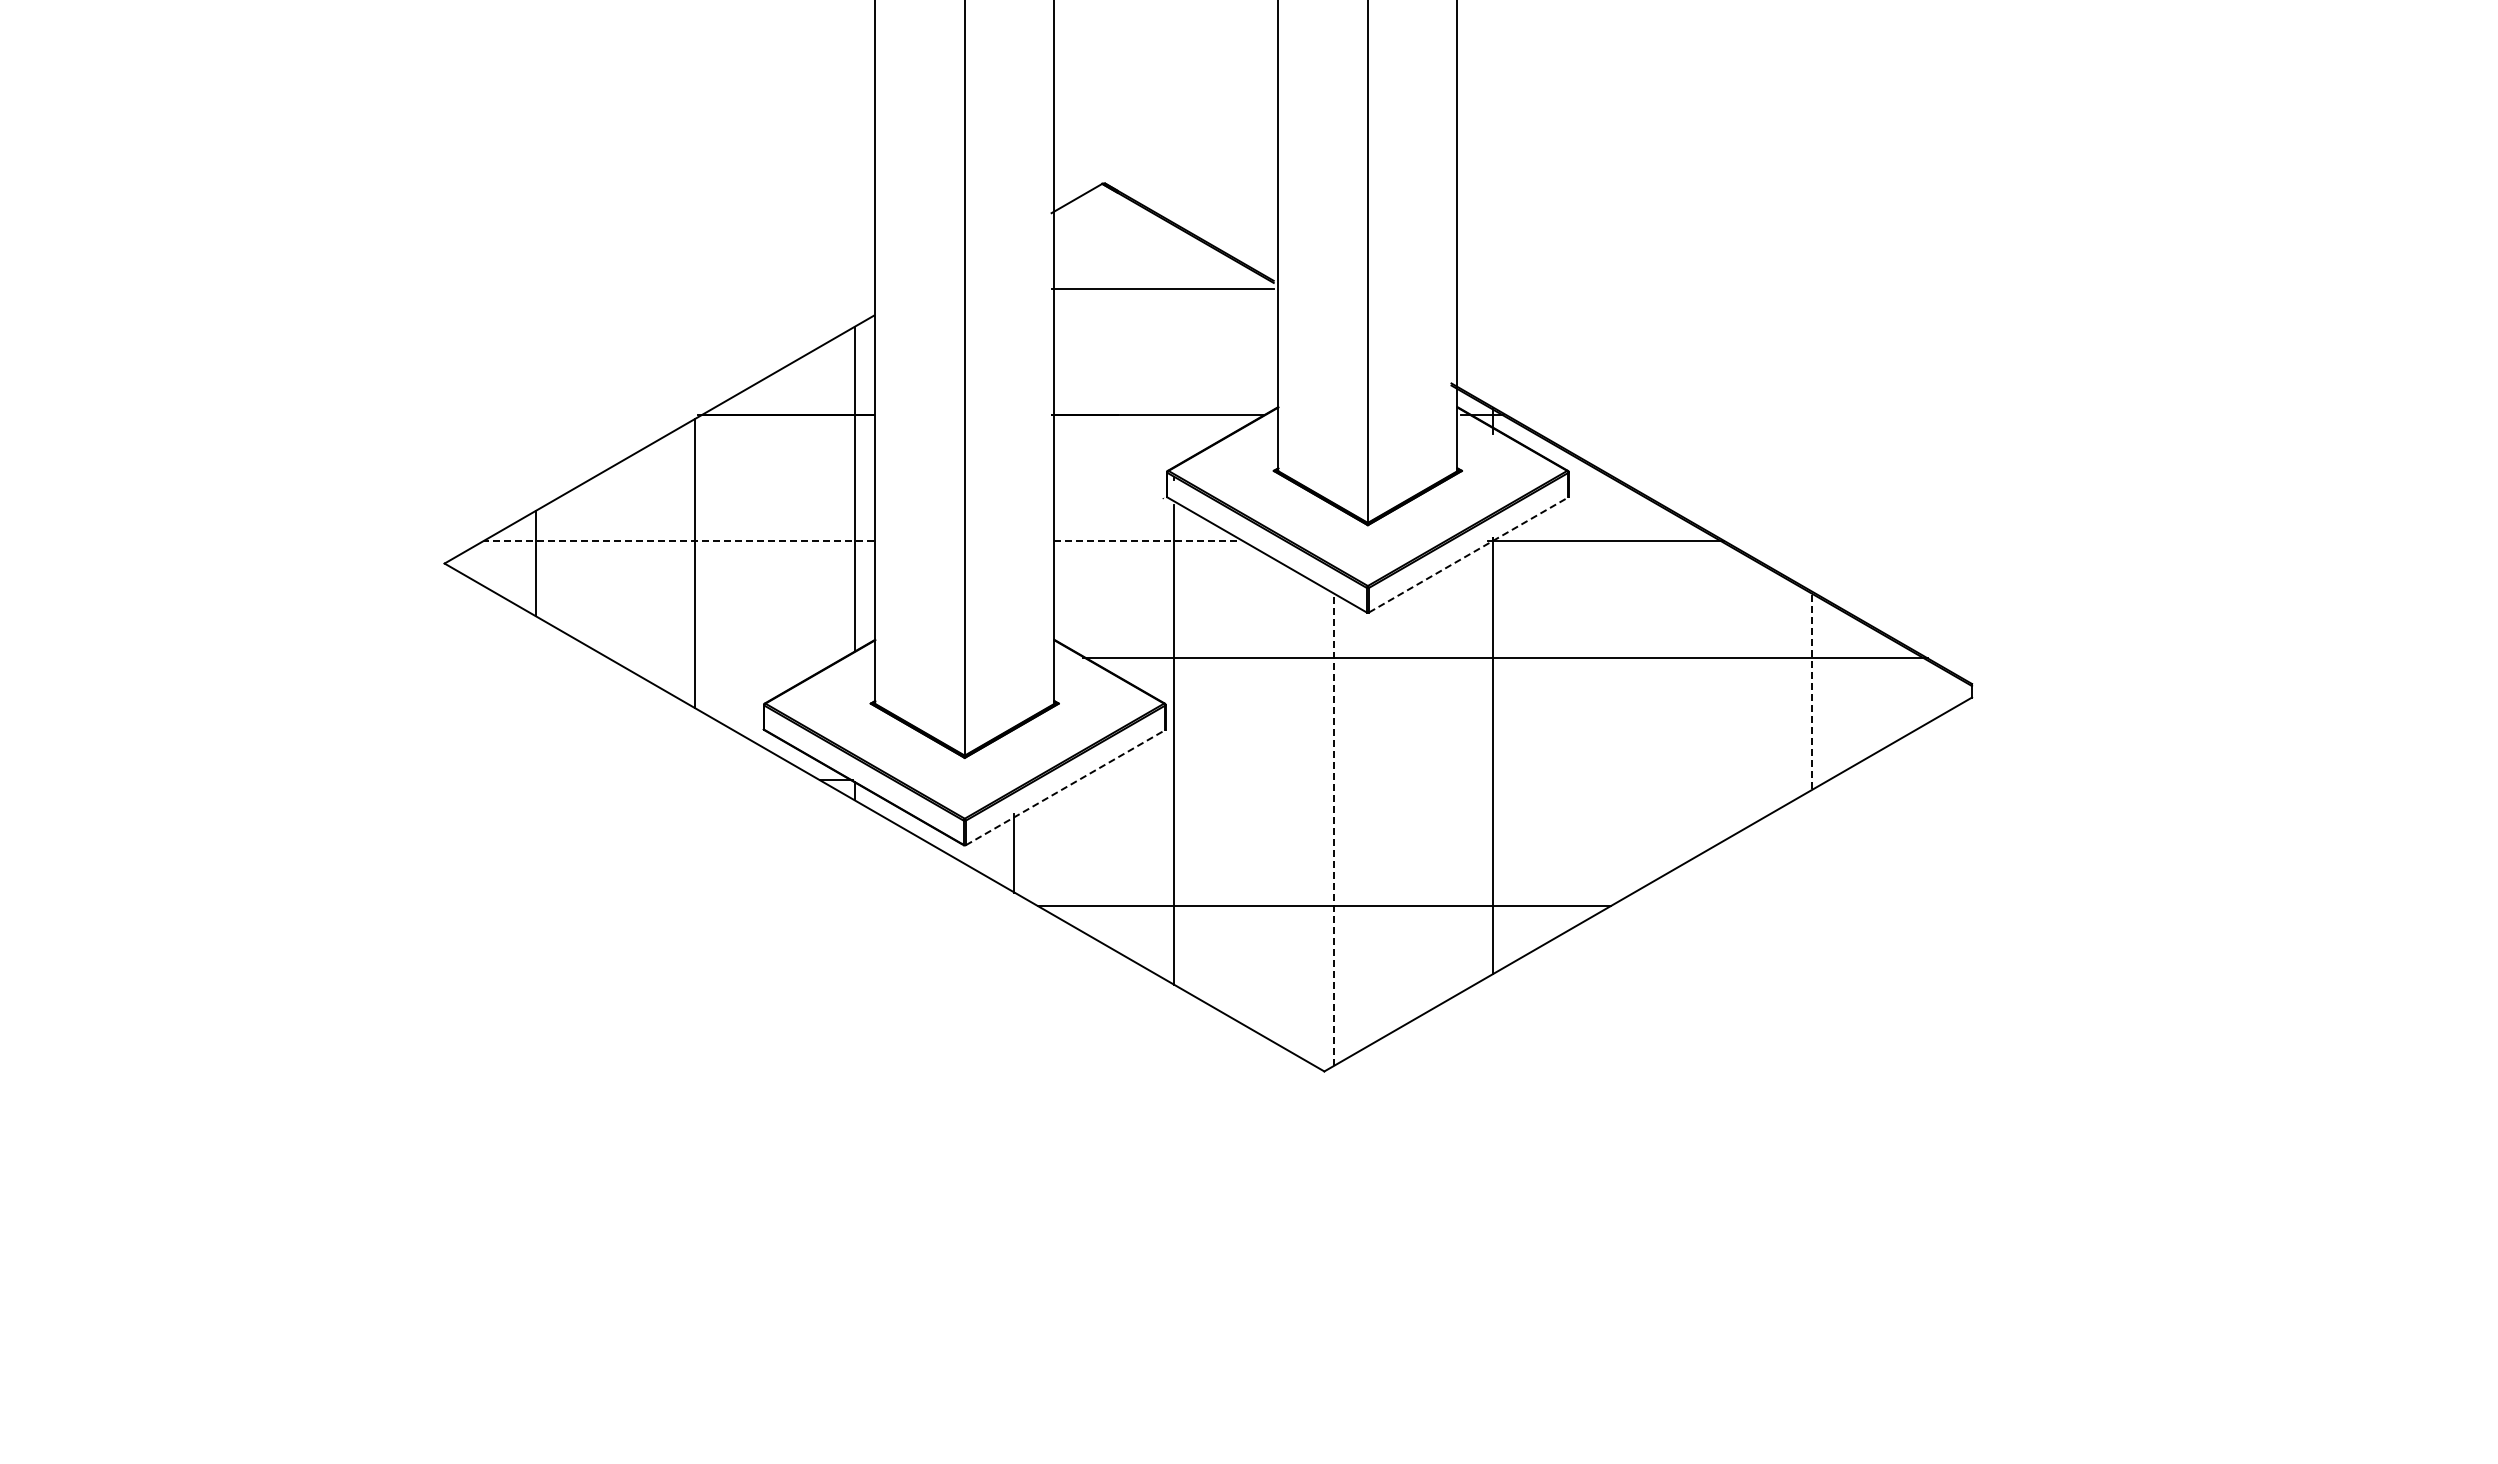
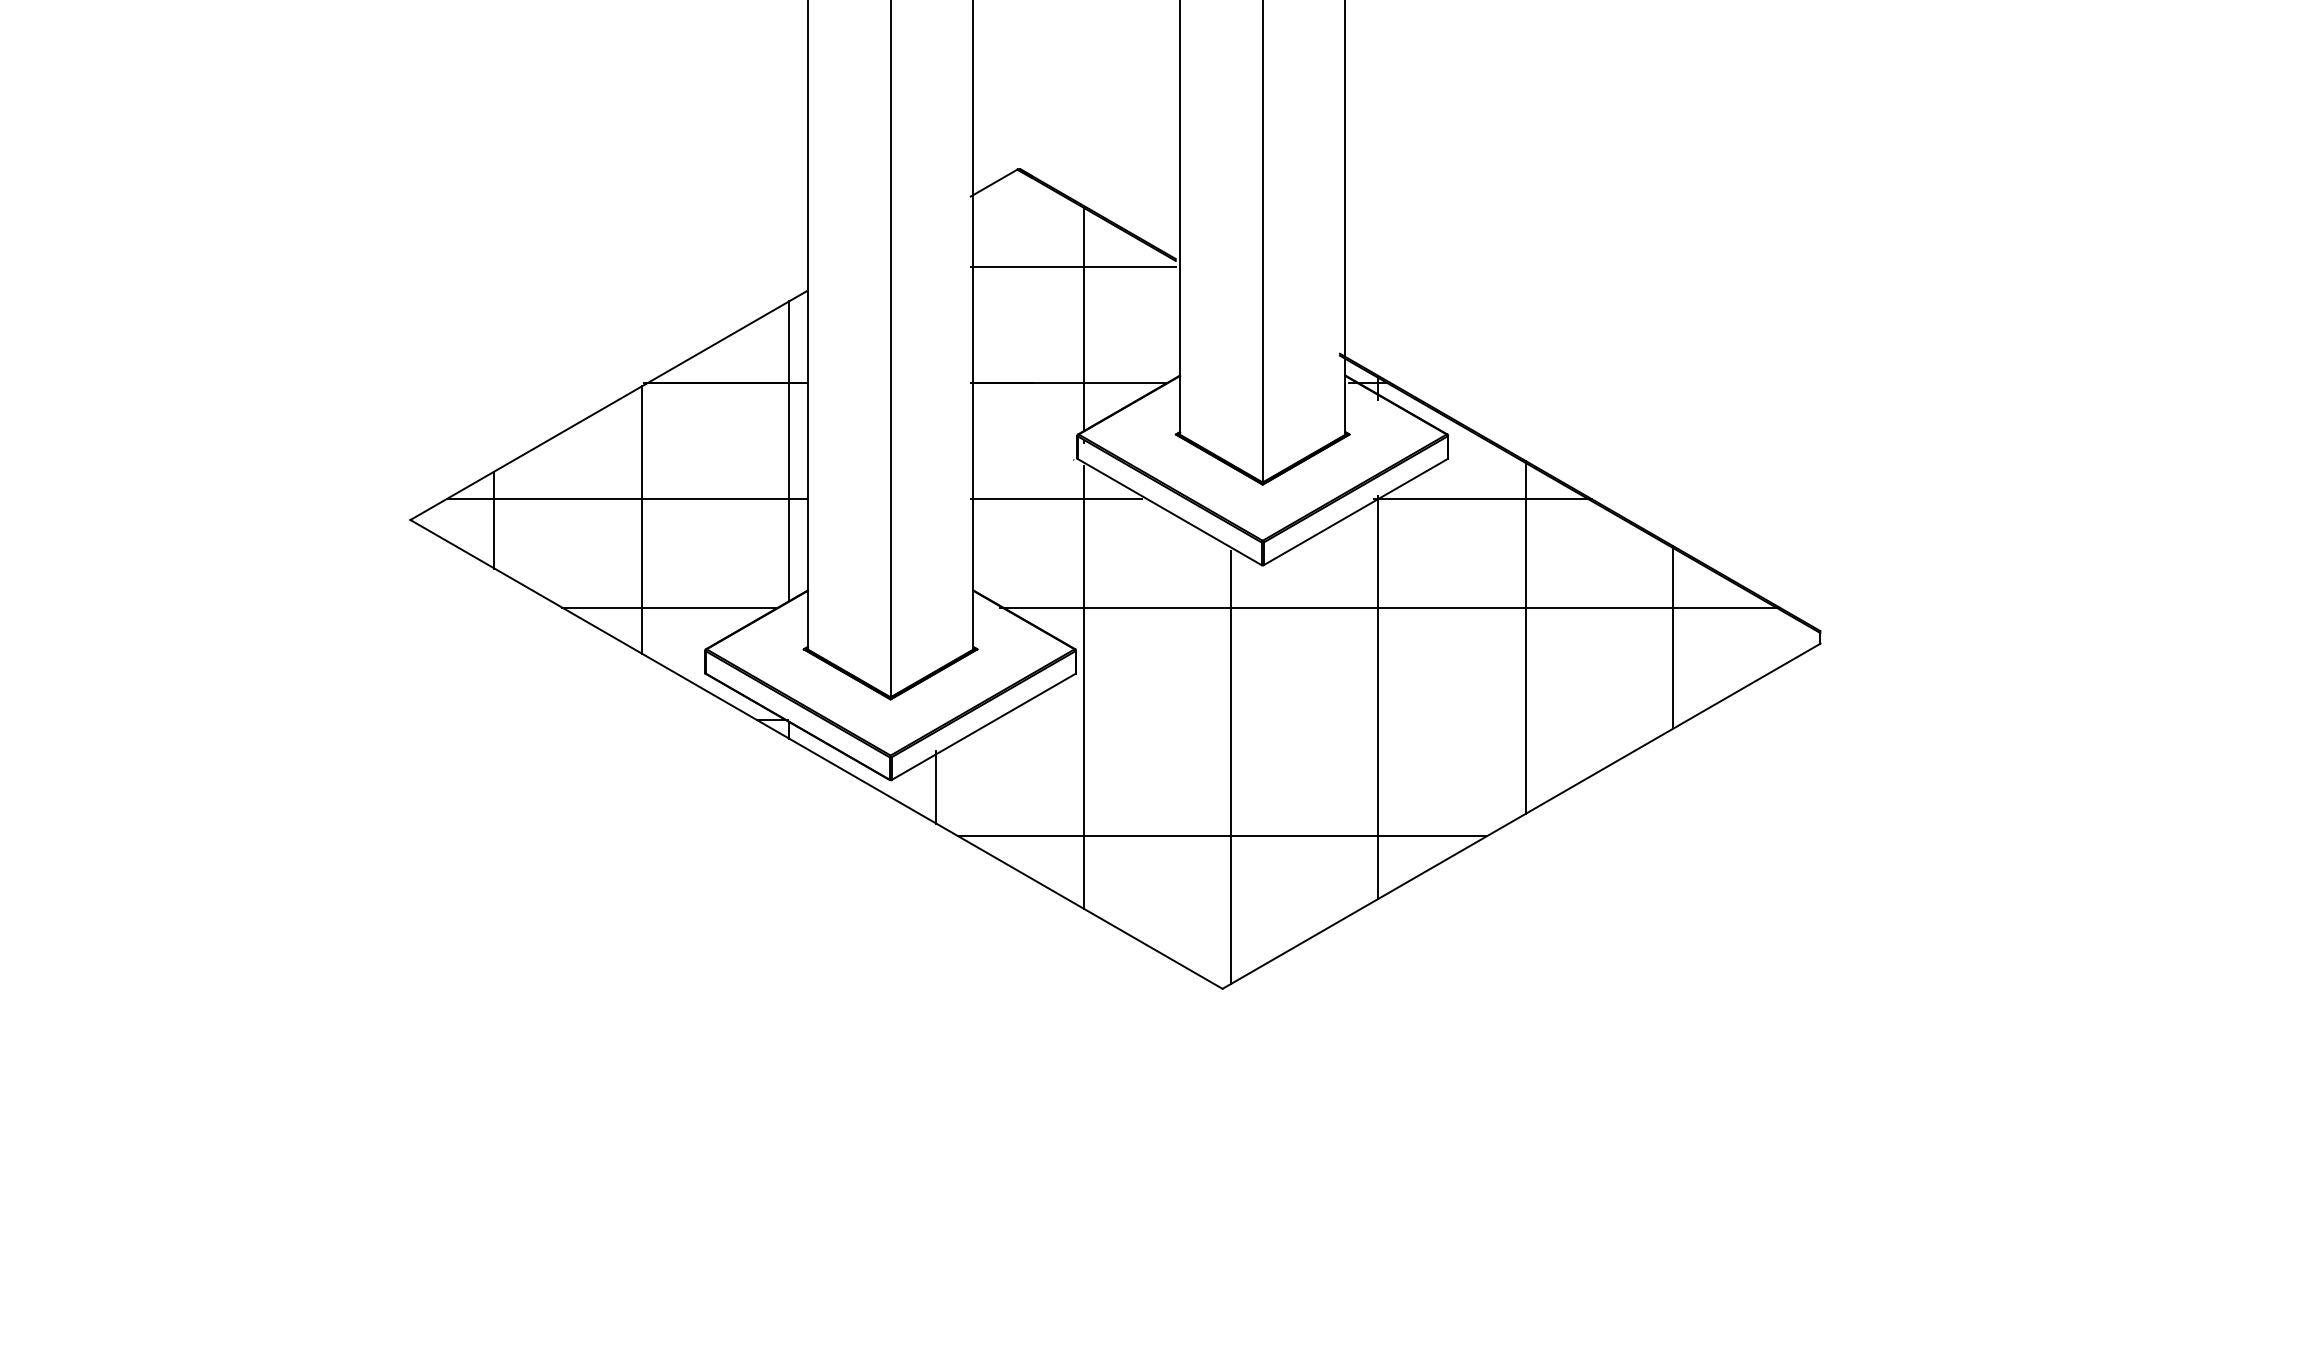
line: (1174, 346) -> (1084, 319), added
line: (678, 540) -> (626, 498), dashed -> solid
line: (1144, 540) -> (1056, 498), dashed -> solid
line: (1469, 554) -> (1356, 511), dashed -> solid
line: (725, 658) -> (669, 607), added
line: (1812, 689) -> (1673, 636), dashed -> solid
line: (1652, 690) -> (1525, 637), added
line: (1066, 787) -> (984, 726), dashed -> solid
line: (1333, 831) -> (1231, 767), dashed -> solid

